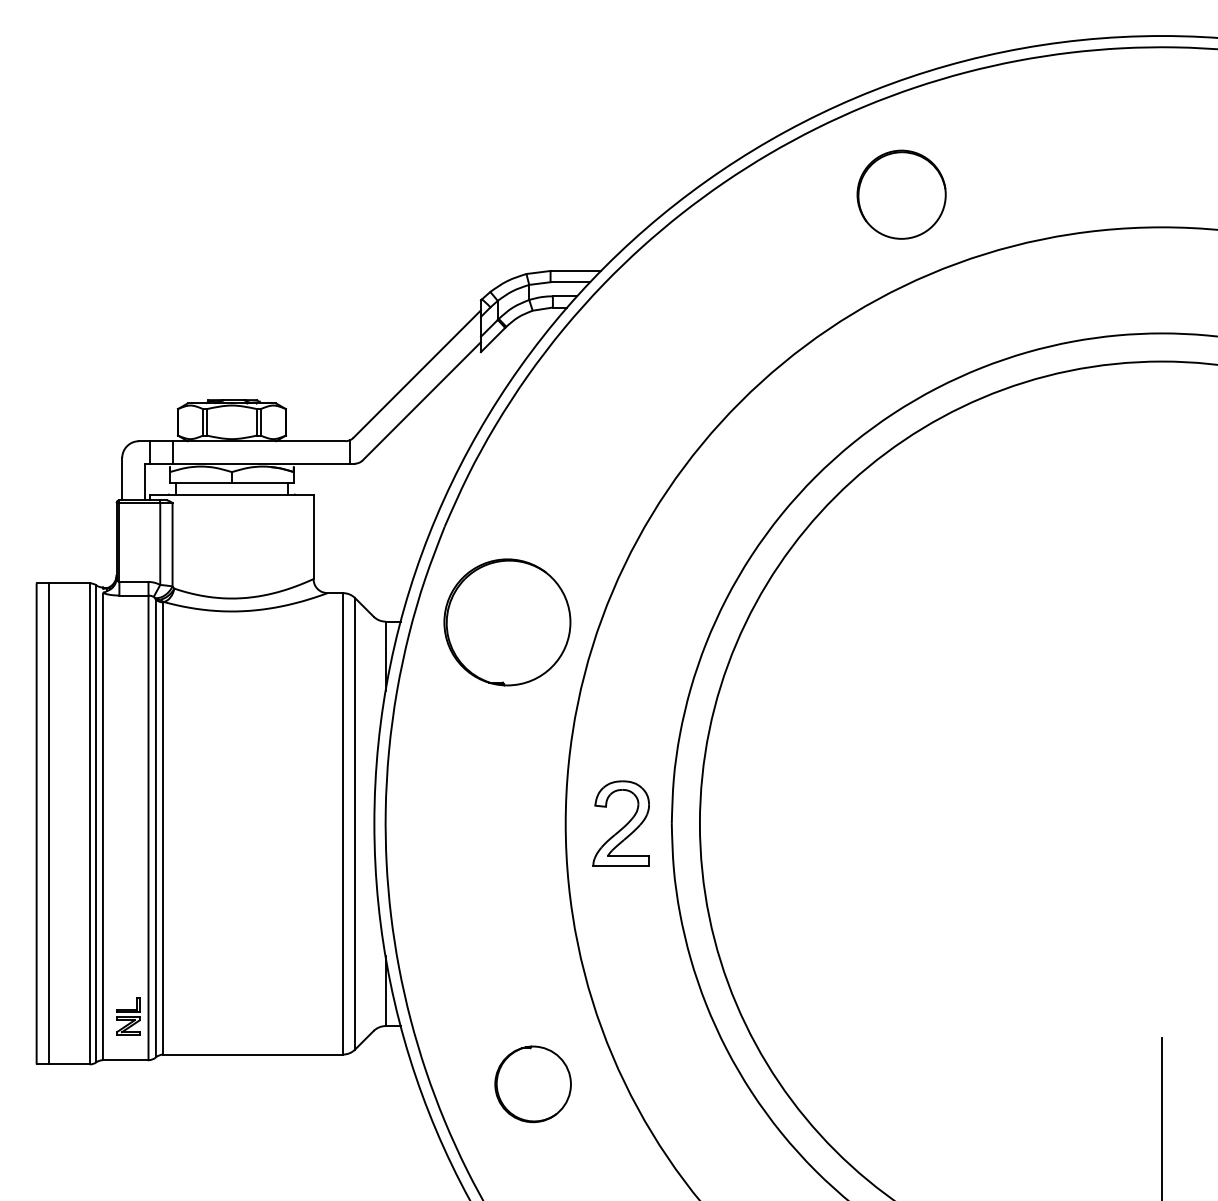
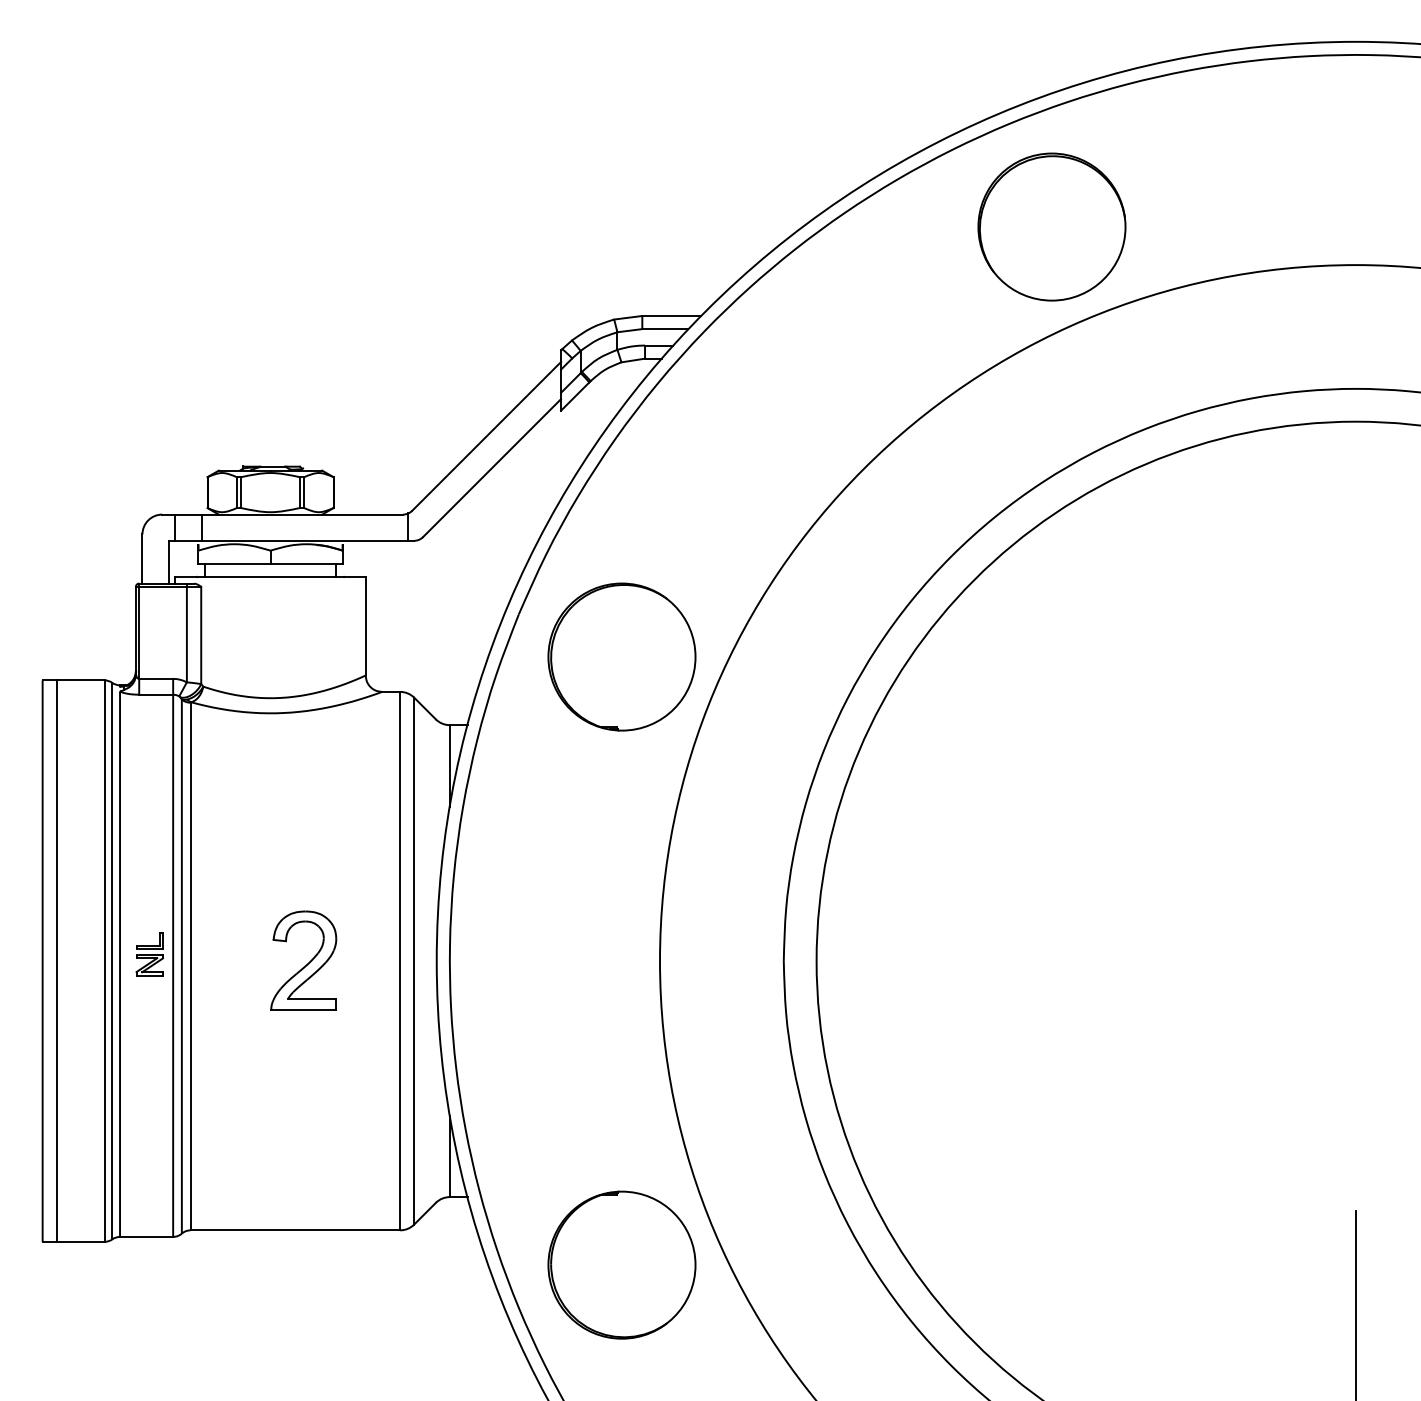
part: (901, 194) -> (1051, 226), size x1.43
part: (507, 621) -> (621, 656), moved
part: (620, 823) -> (303, 960), moved
part: (128, 1017) -> (149, 954), moved
part: (532, 1083) -> (621, 1264), size x1.67

